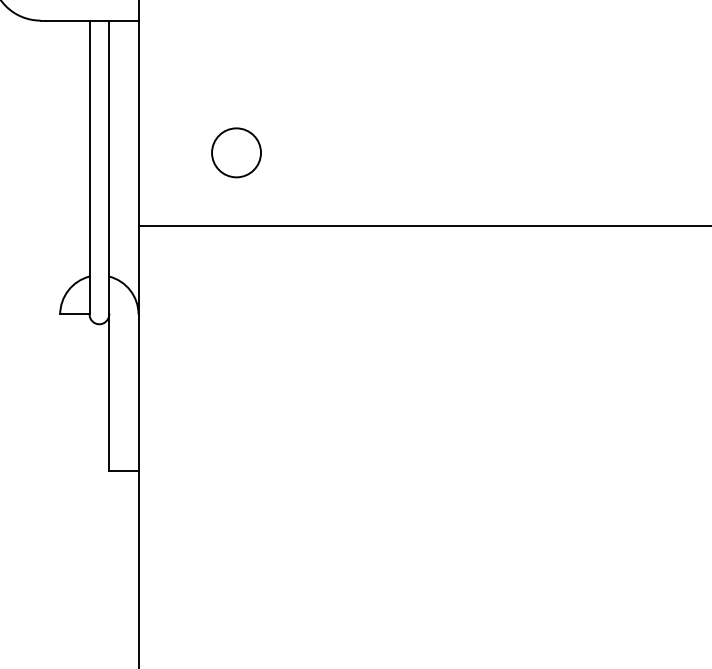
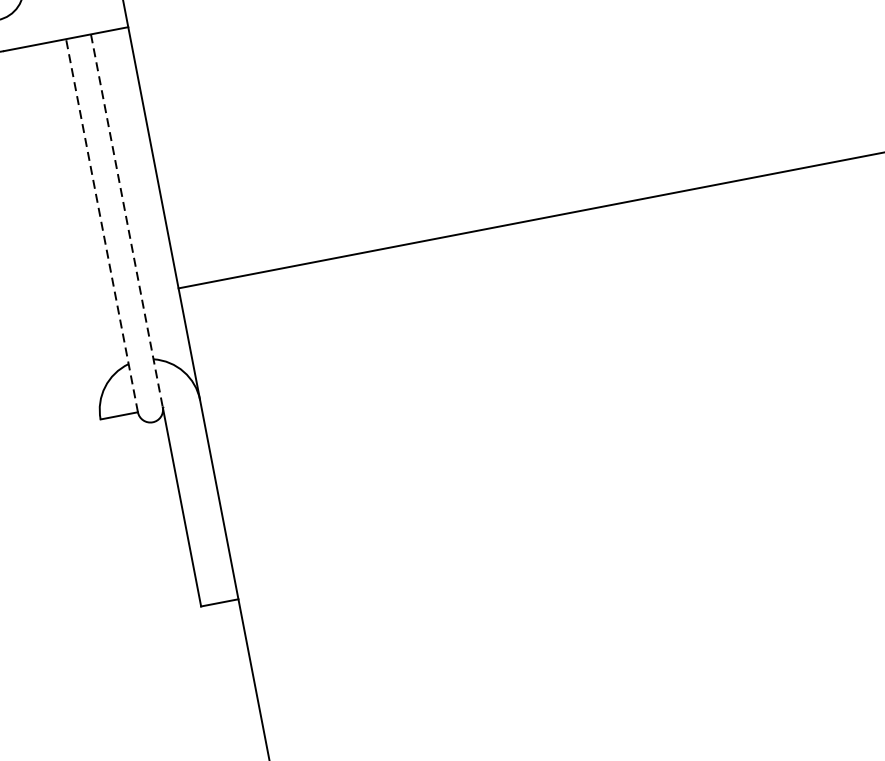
circle: (236, 152) -> (284, 170), removed
line: (89, 167) -> (101, 225), solid -> dashed
line: (109, 167) -> (127, 220), solid -> dashed

